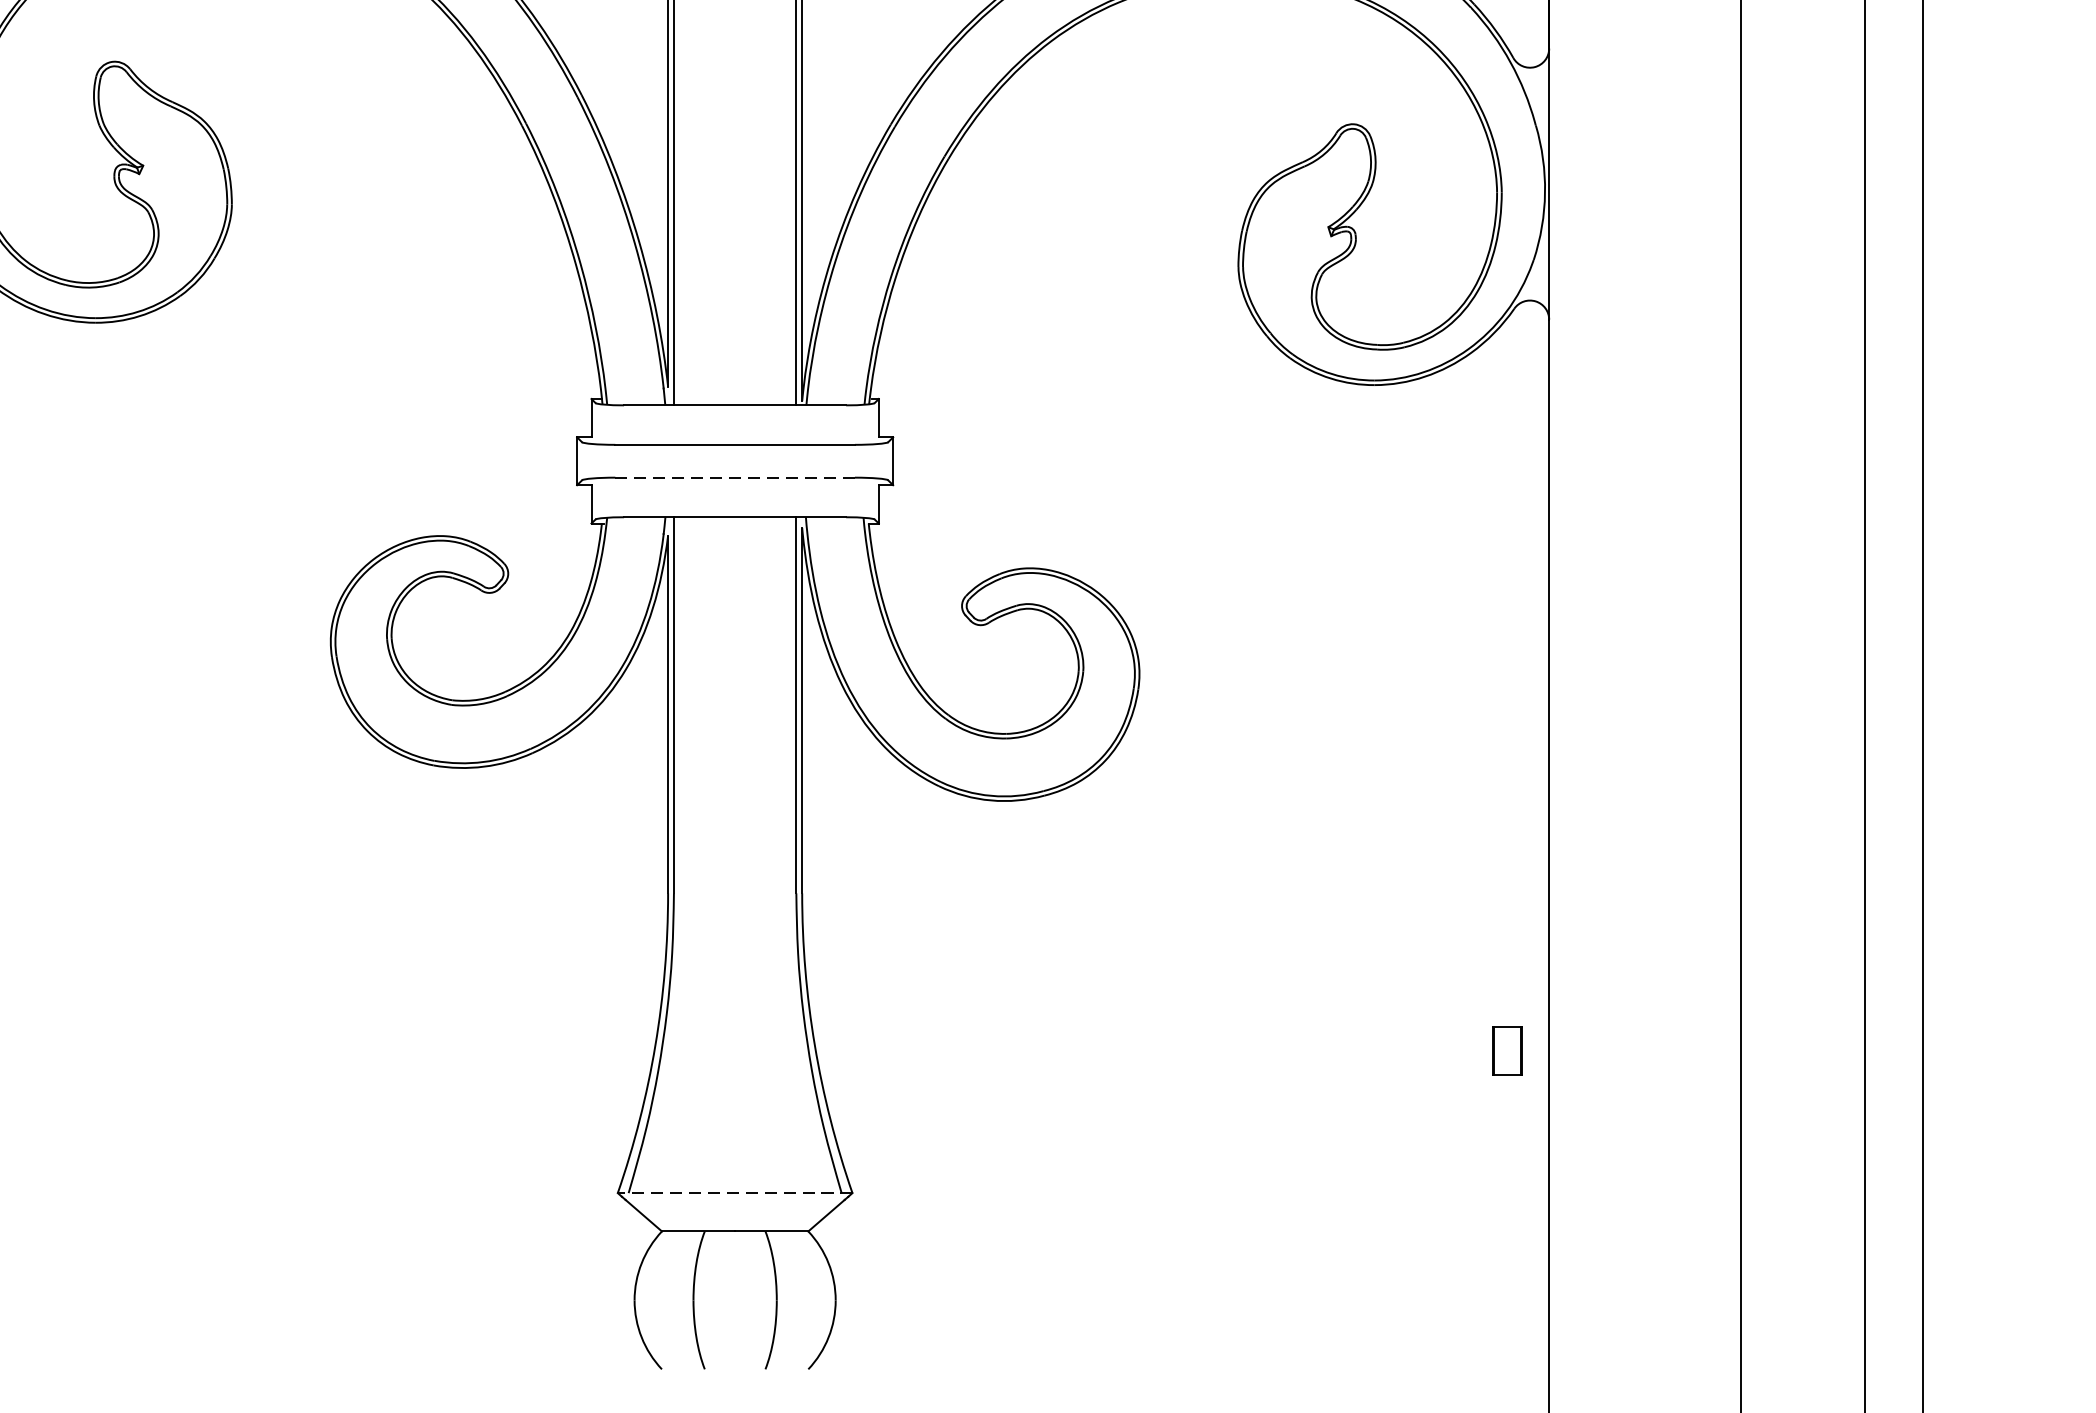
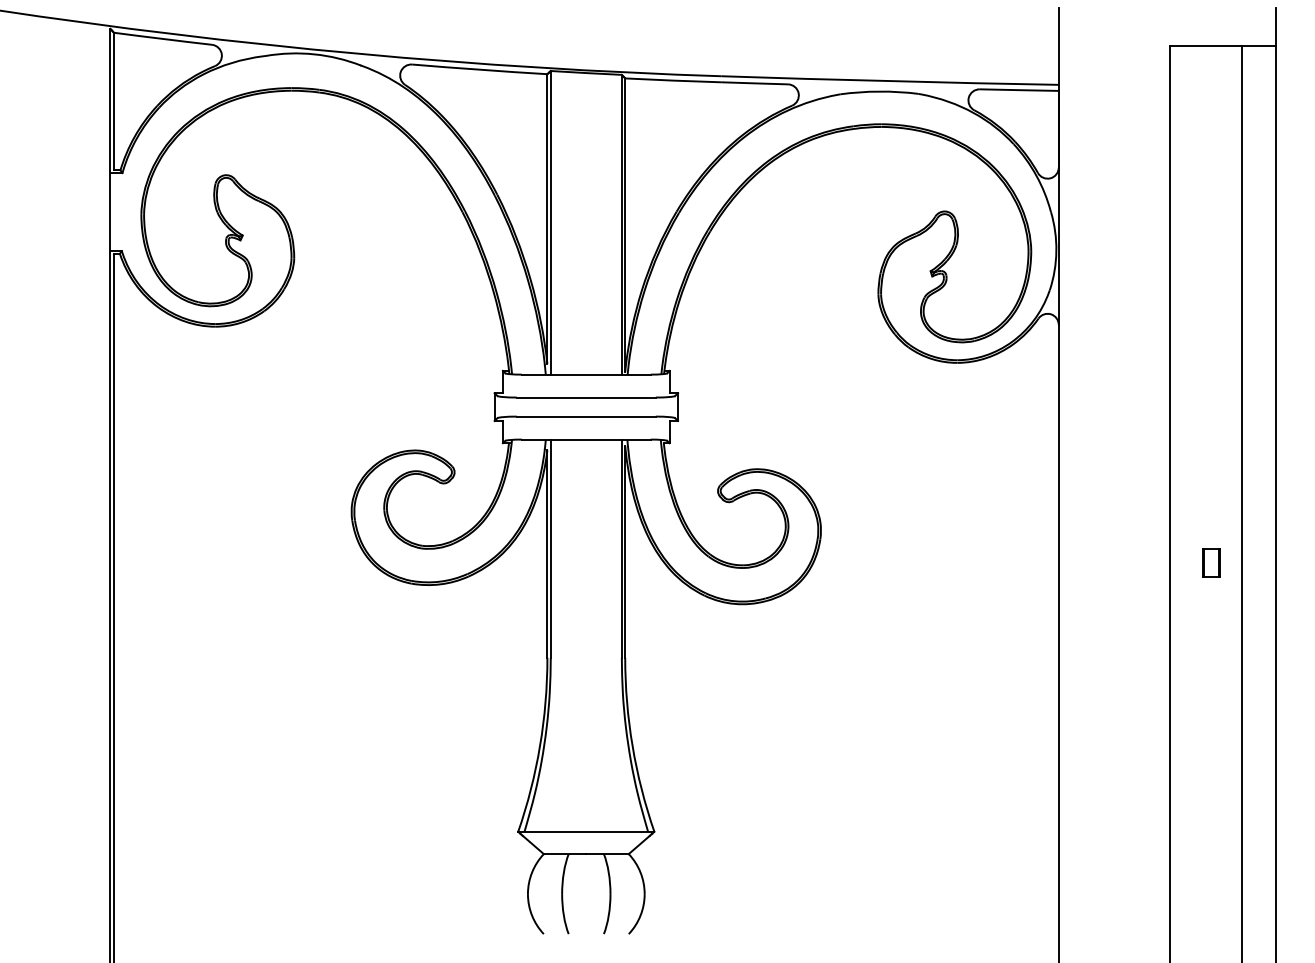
line: (735, 477) -> (586, 416), dashed -> solid
part: (1507, 1049) -> (1211, 562), moved
line: (733, 1192) -> (585, 831), dashed -> solid

